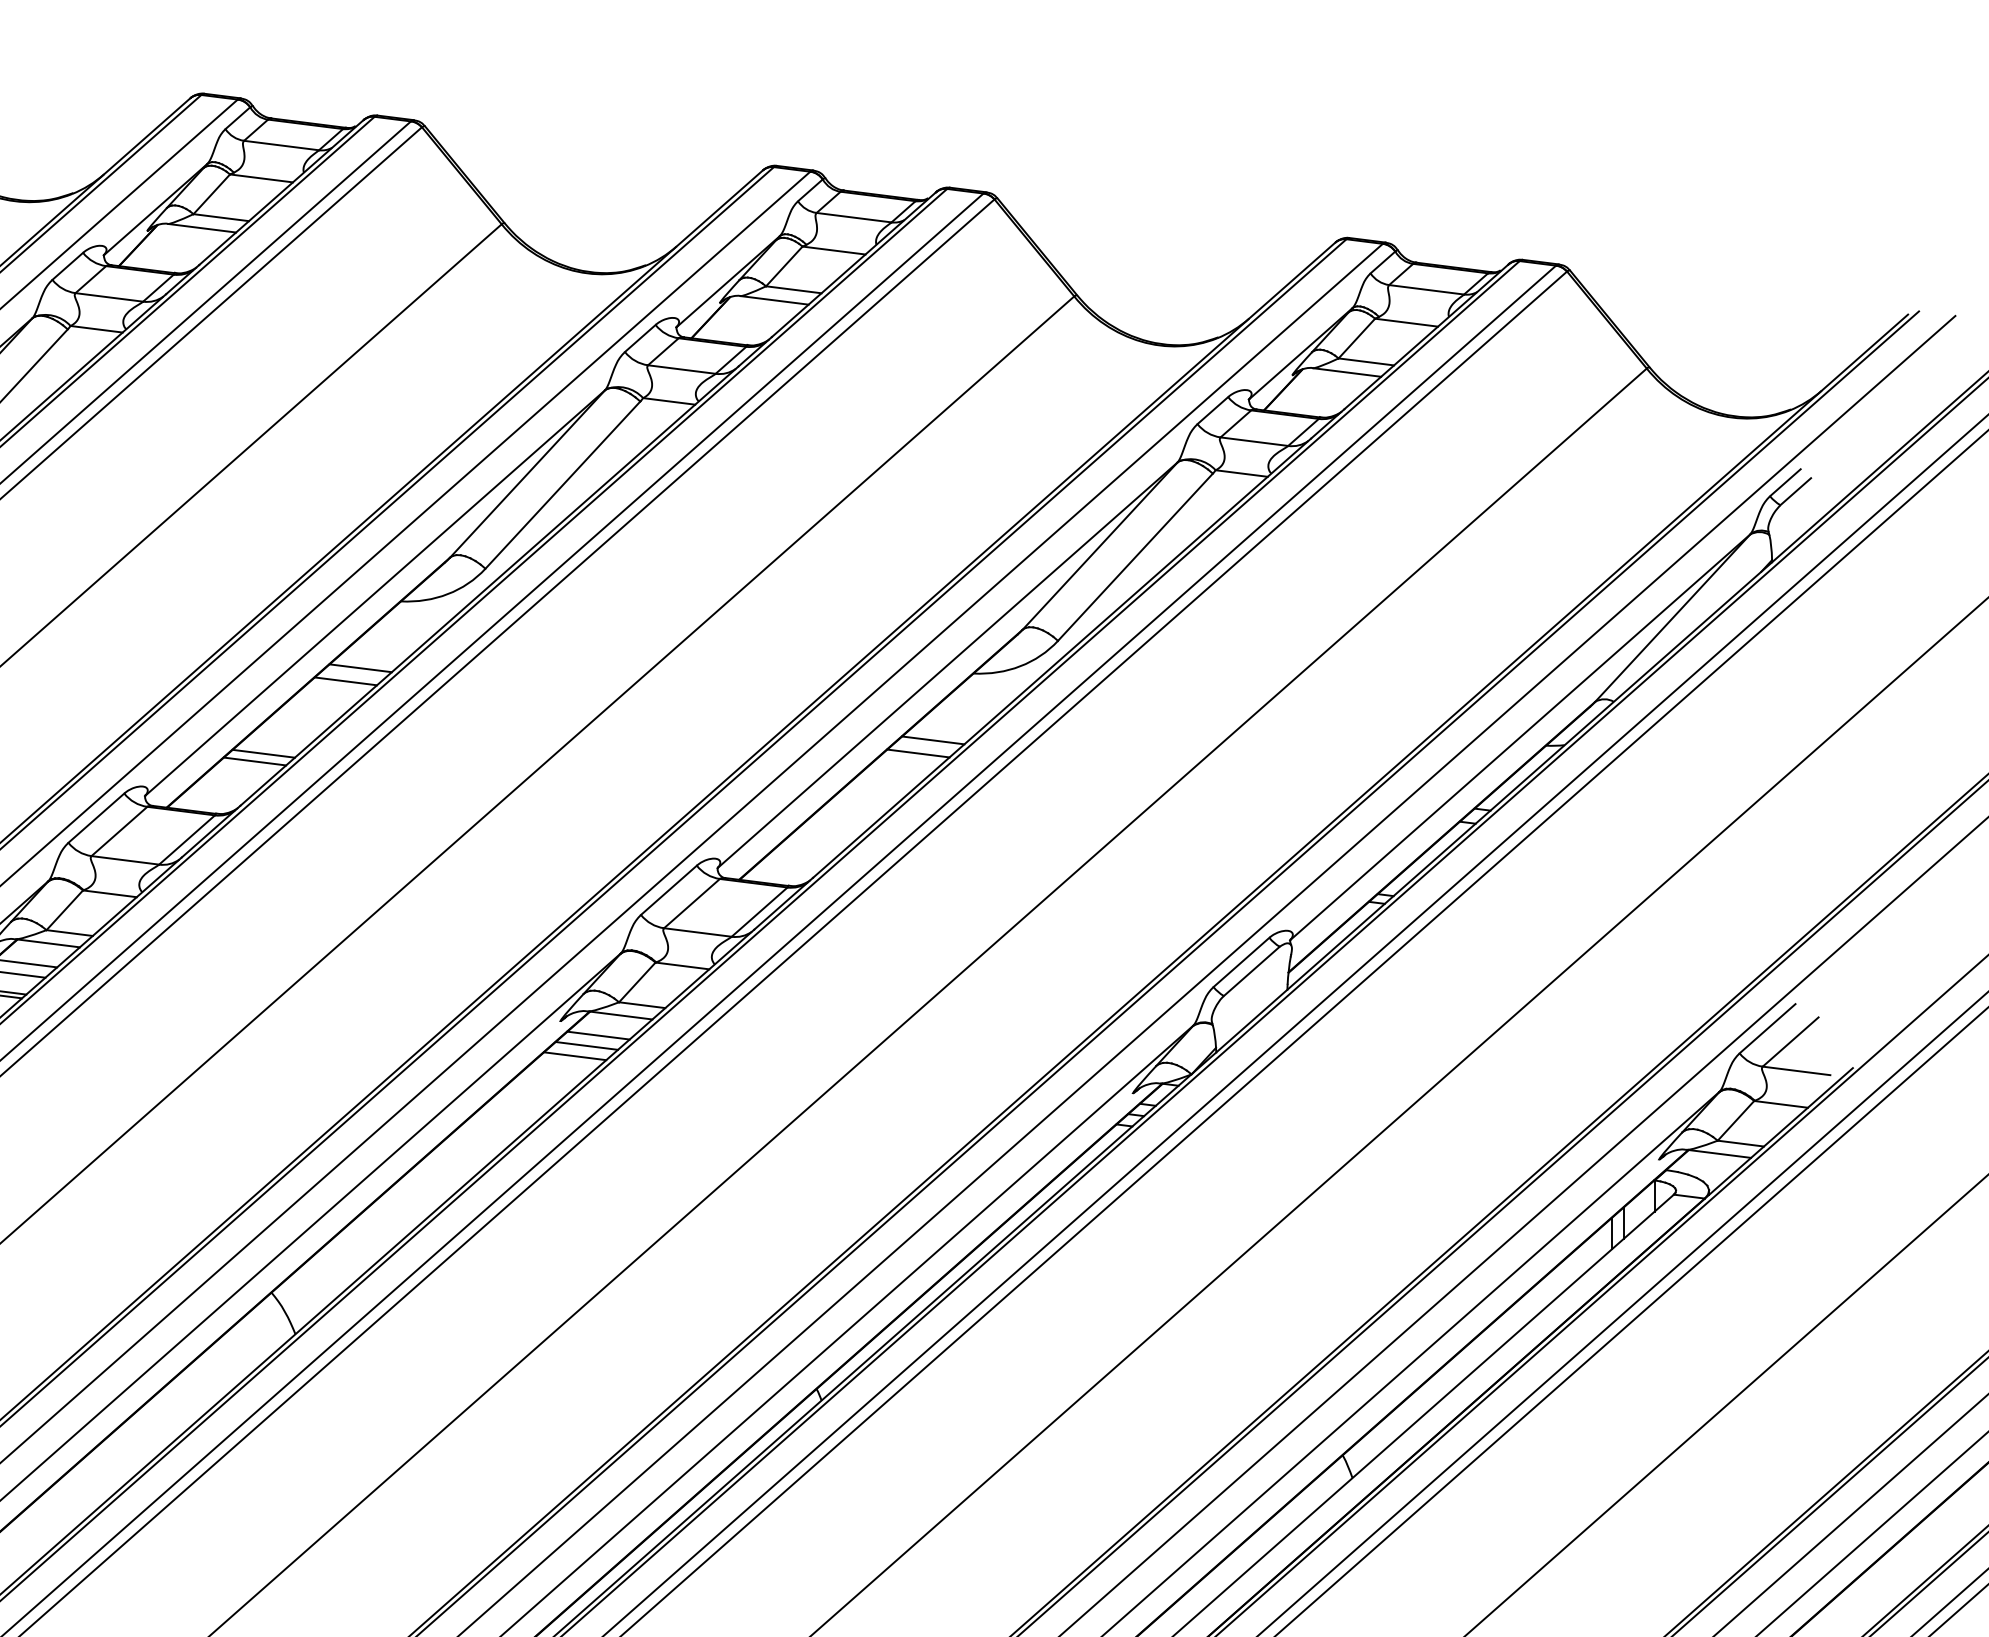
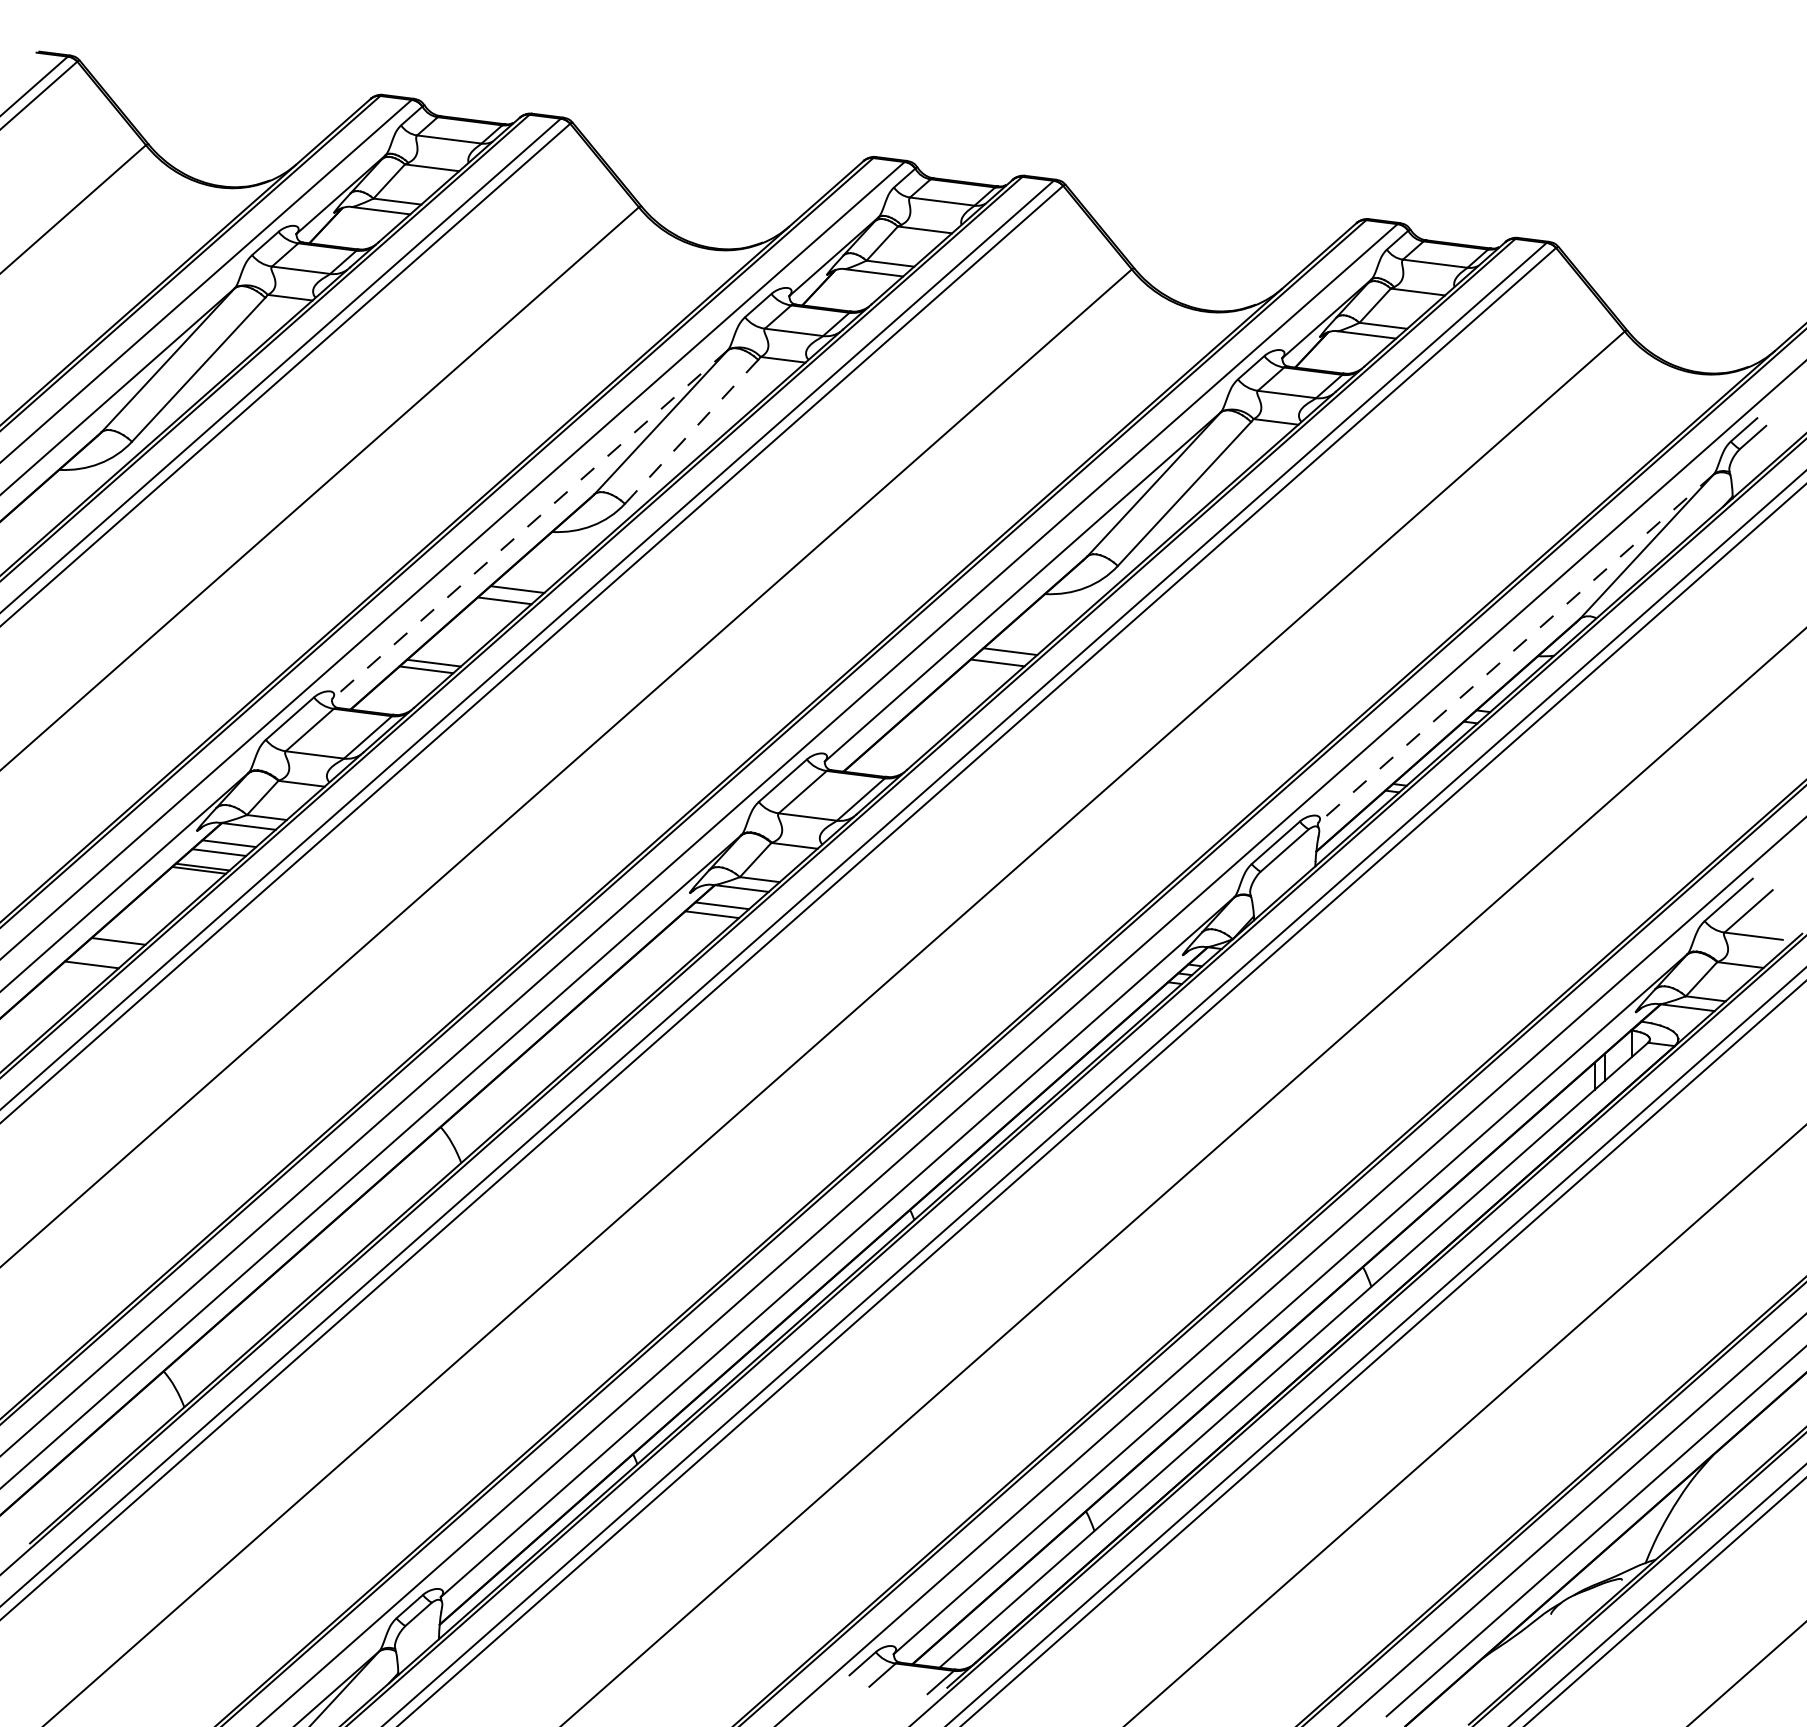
line: (562, 485) -> (691, 432), solid -> dashed
line: (374, 593) -> (529, 525), solid -> dashed
line: (1519, 737) -> (1515, 649), solid -> dashed
line: (574, 1056) -> (701, 923), removed

